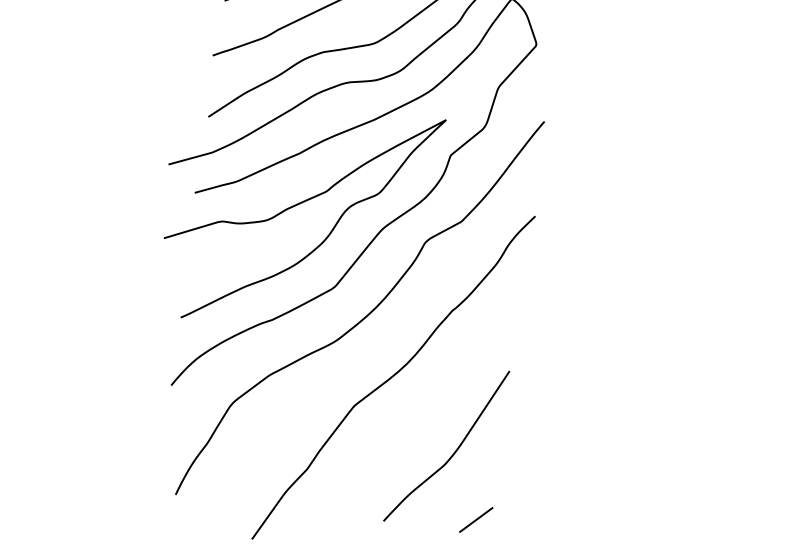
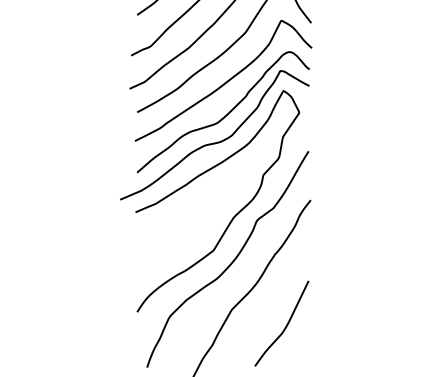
curve: (296, 207) -> (188, 212), removed
line: (476, 520) -> (302, 359), removed

